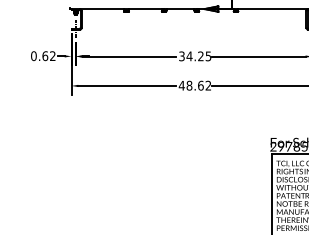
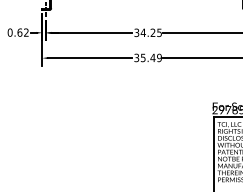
text: (194, 85) -> (147, 57), 48.62 -> 35.49

